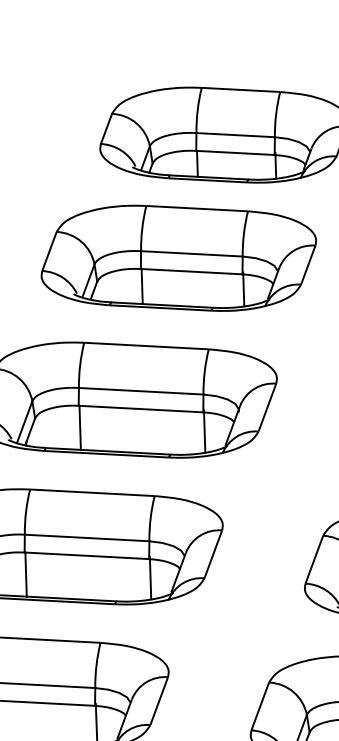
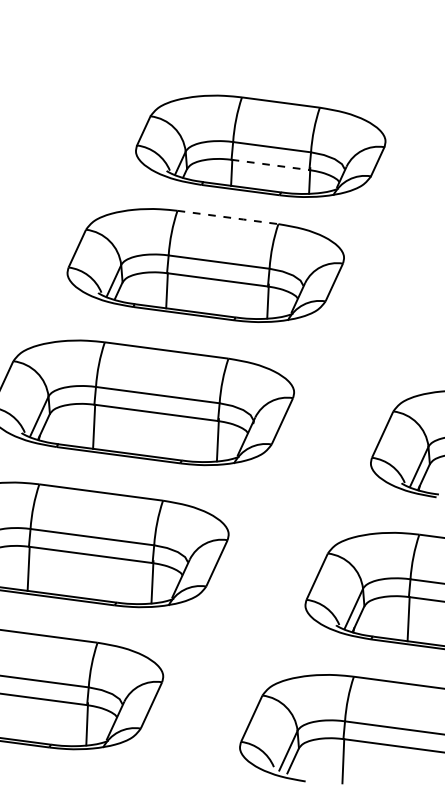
line: (235, 152) -> (270, 164), solid -> dashed
line: (197, 208) -> (228, 217), solid -> dashed

